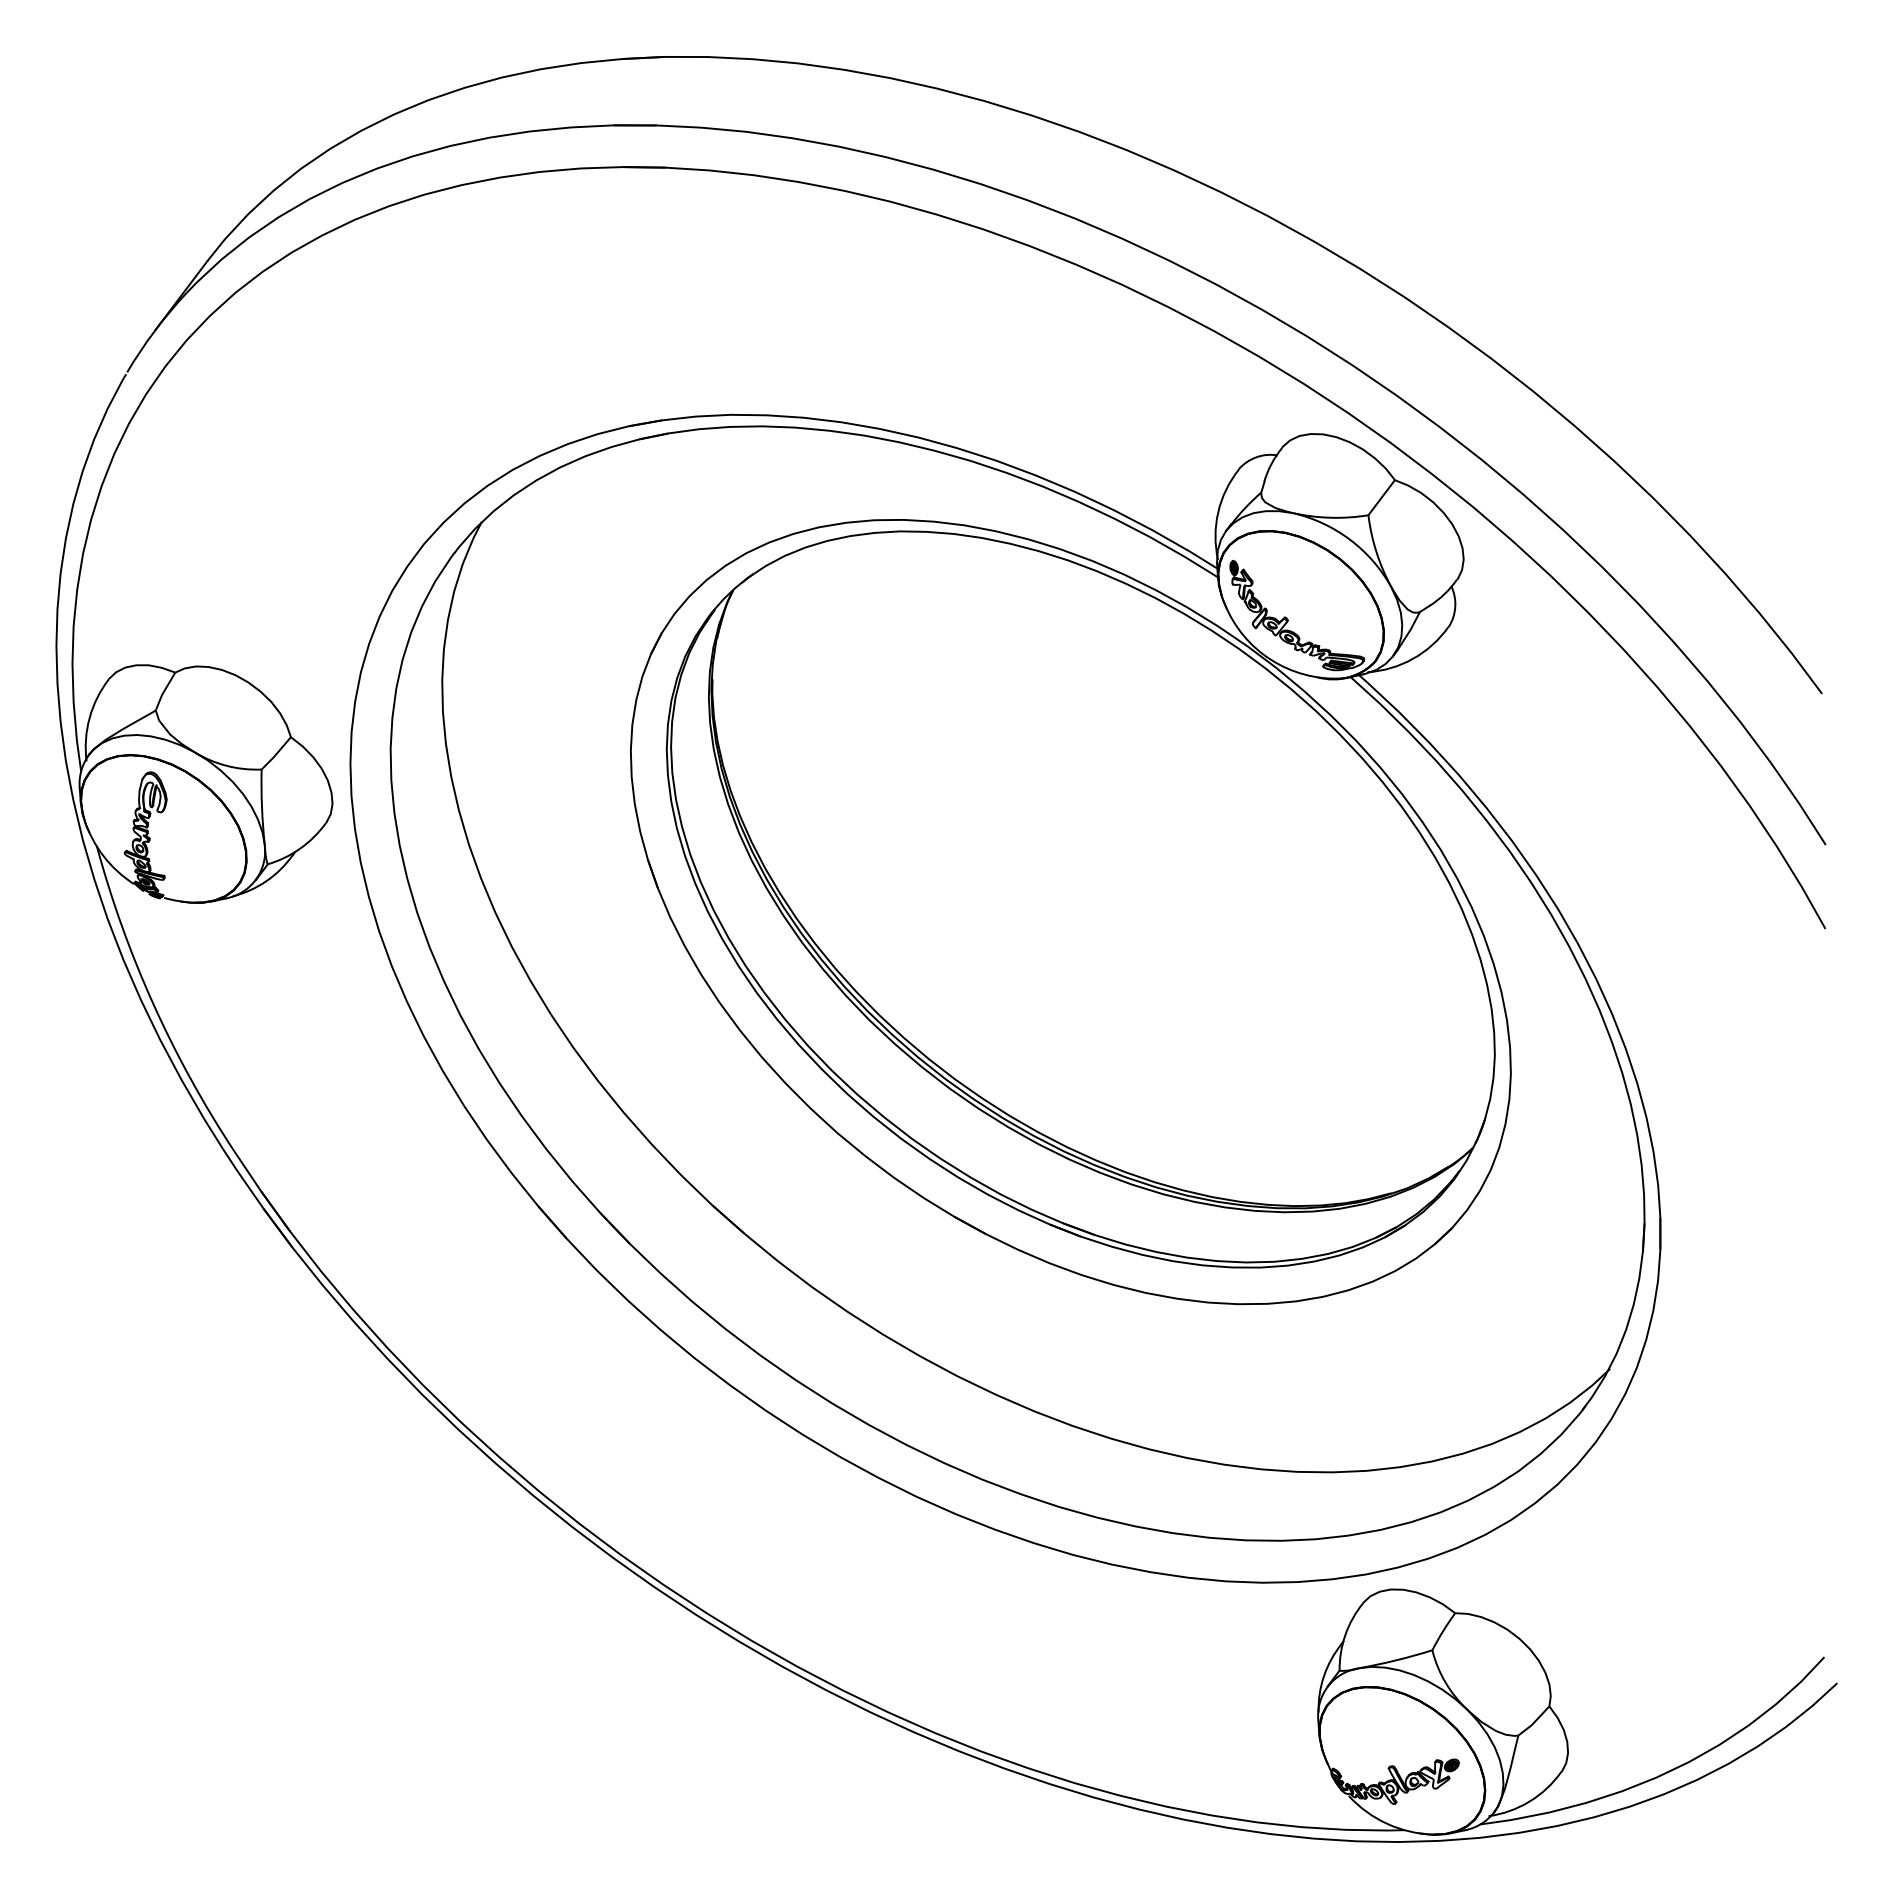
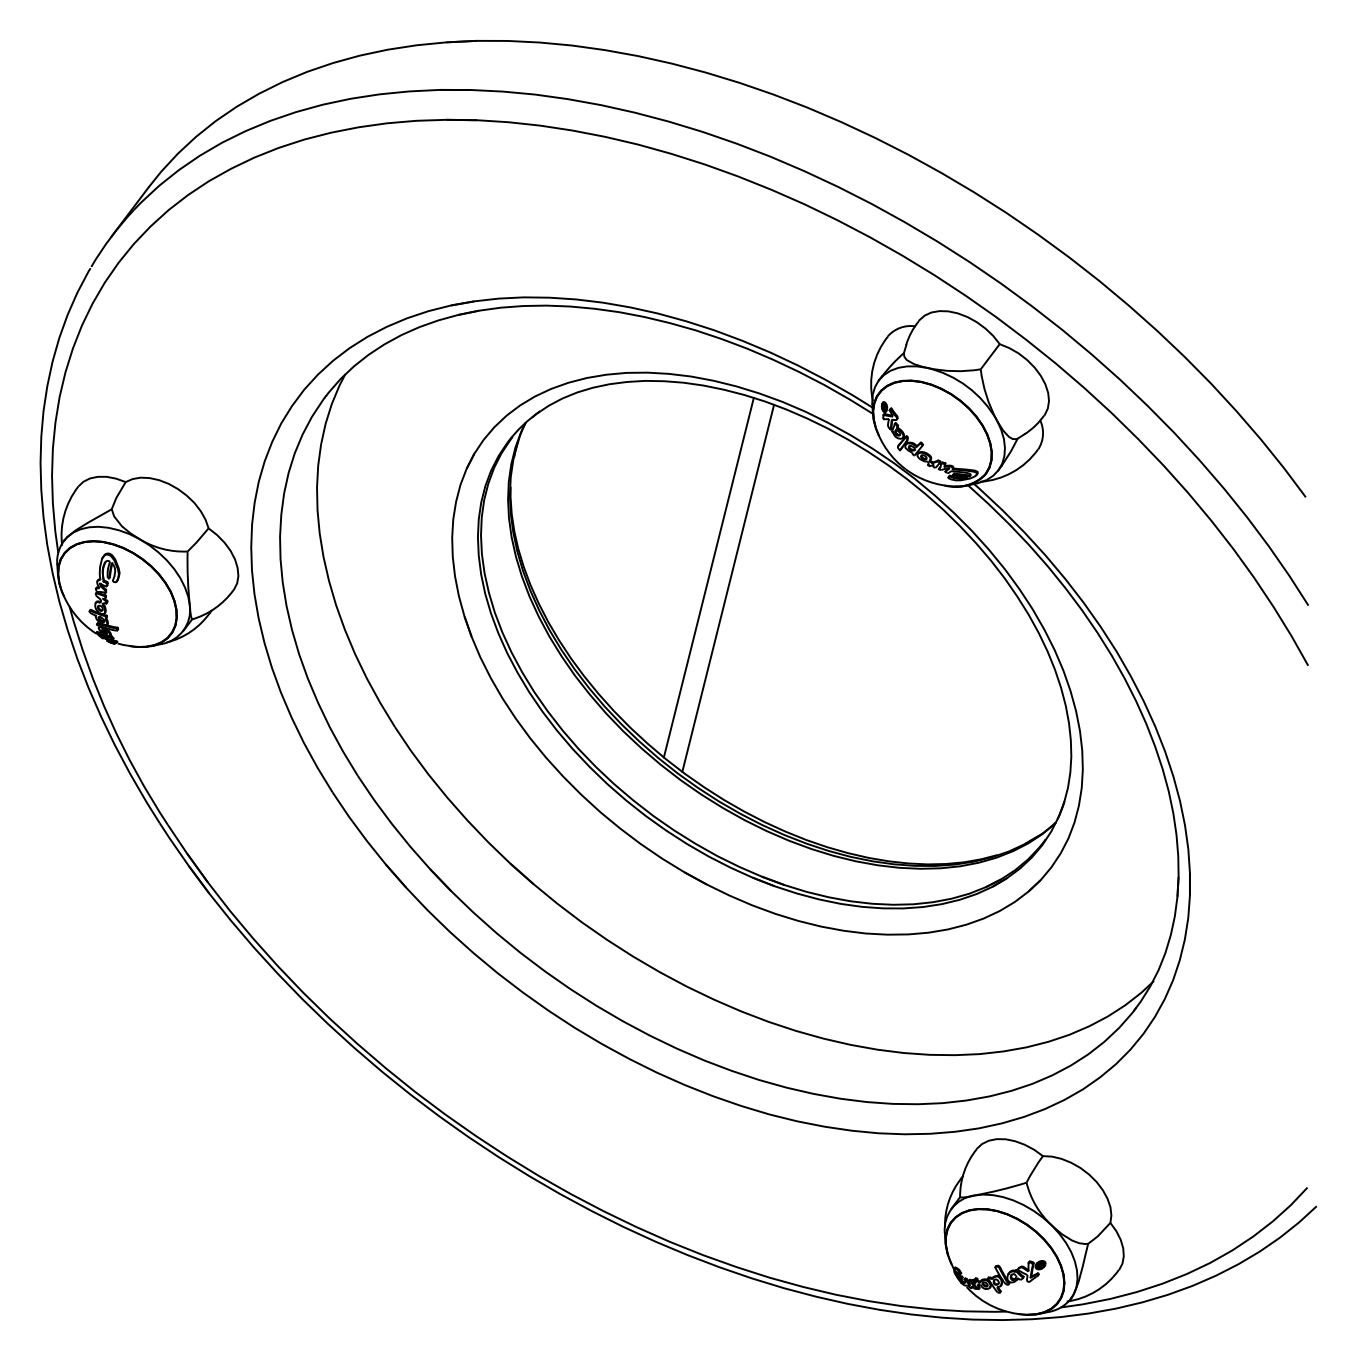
line: (988, 805) -> (708, 577), added
line: (1016, 820) -> (728, 588), added

